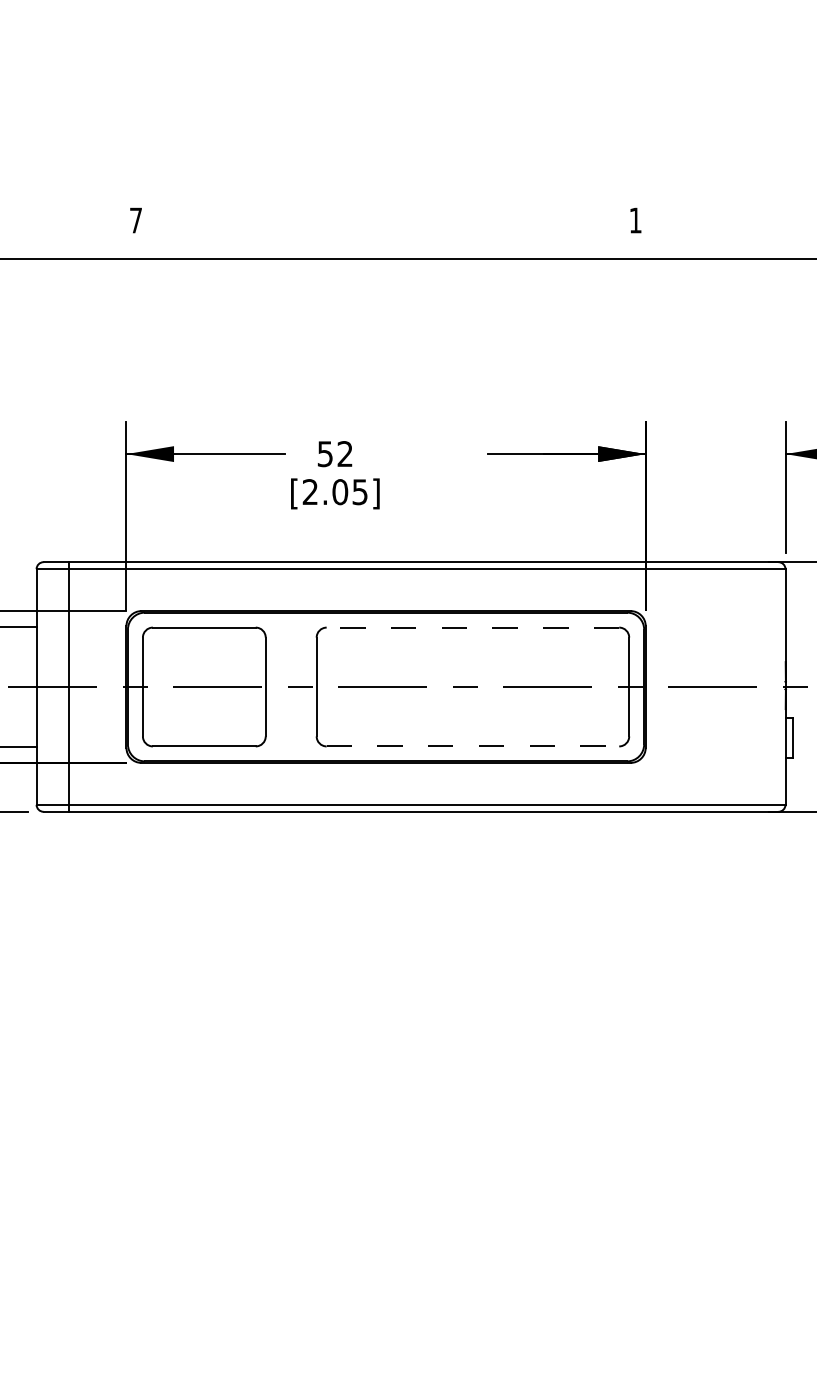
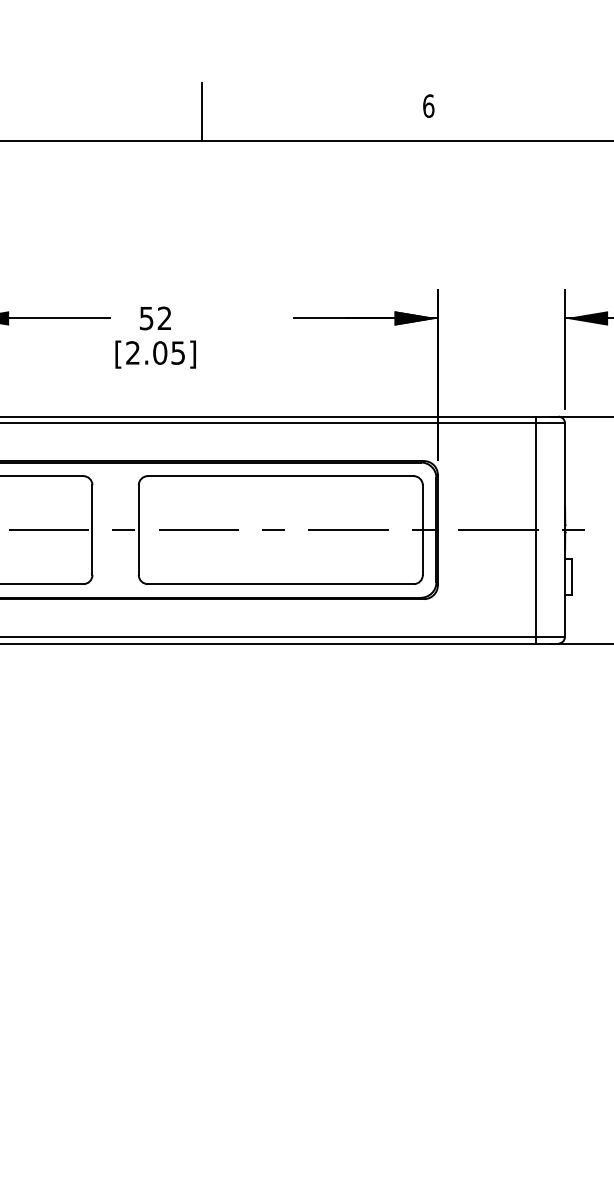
text: (635, 220) -> (428, 106), 1 -> 6
line: (385, 226) -> (201, 111), added
line: (472, 627) -> (280, 476), dashed -> solid
line: (753, 686) -> (535, 529), added
line: (473, 746) -> (281, 584), dashed -> solid

